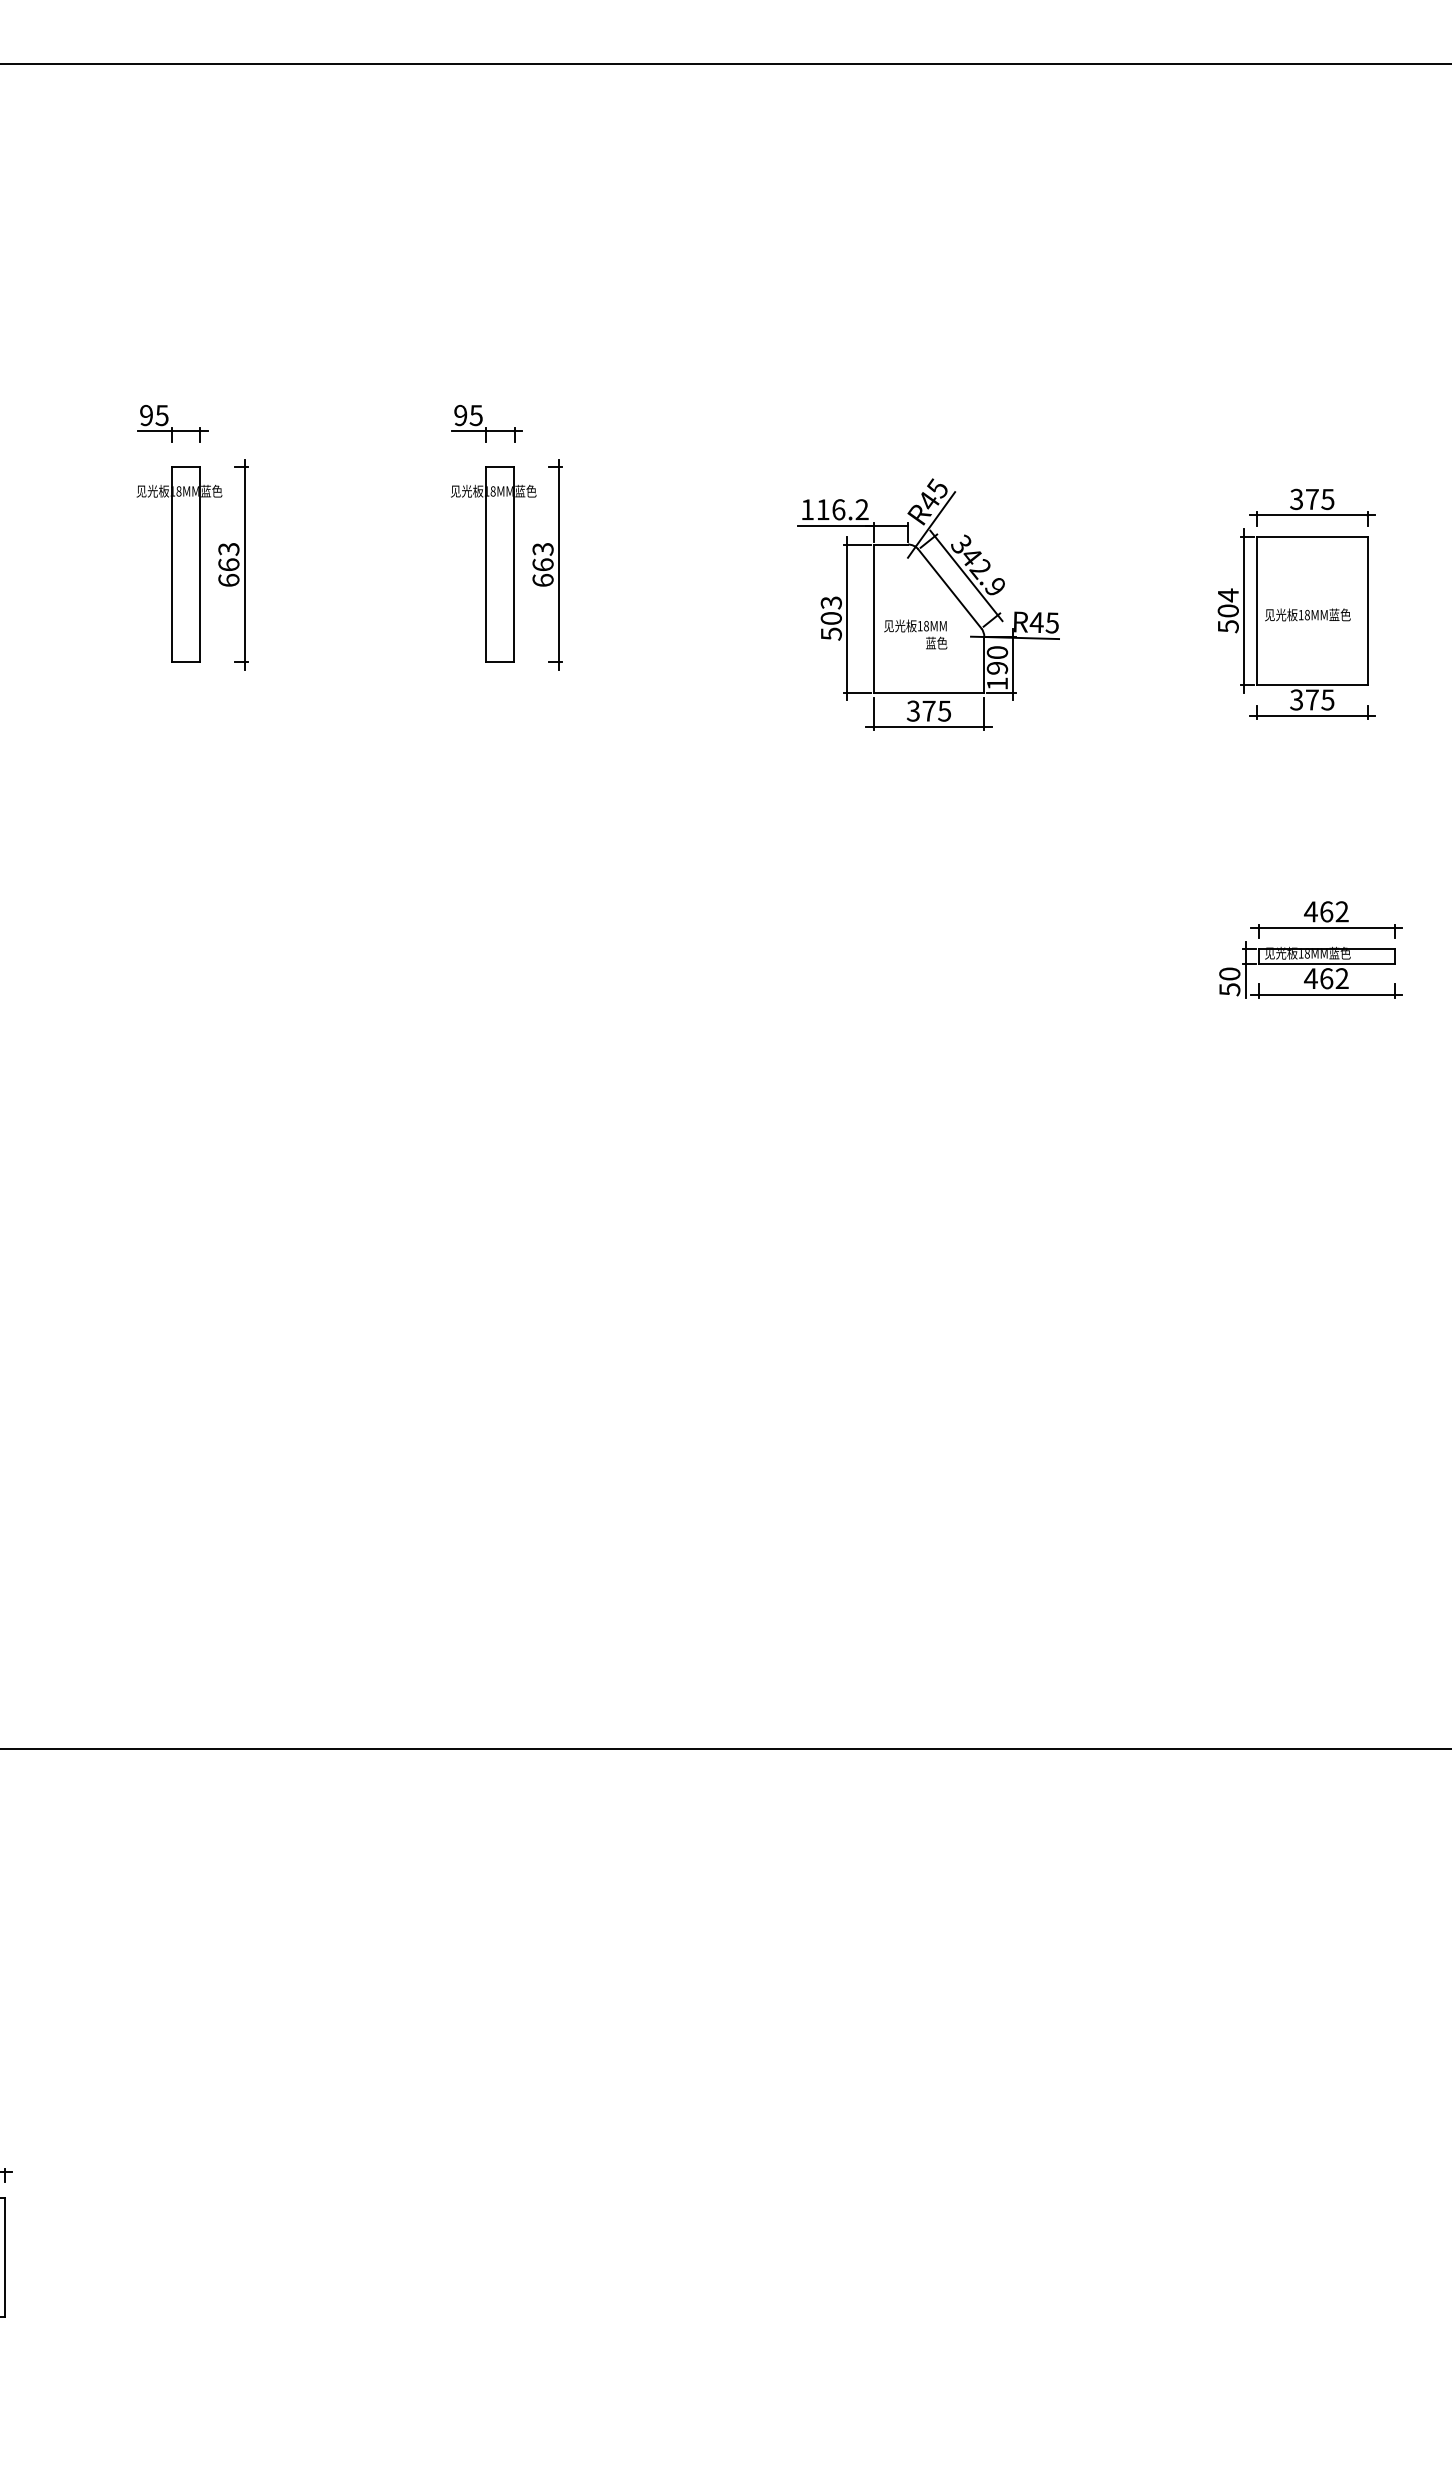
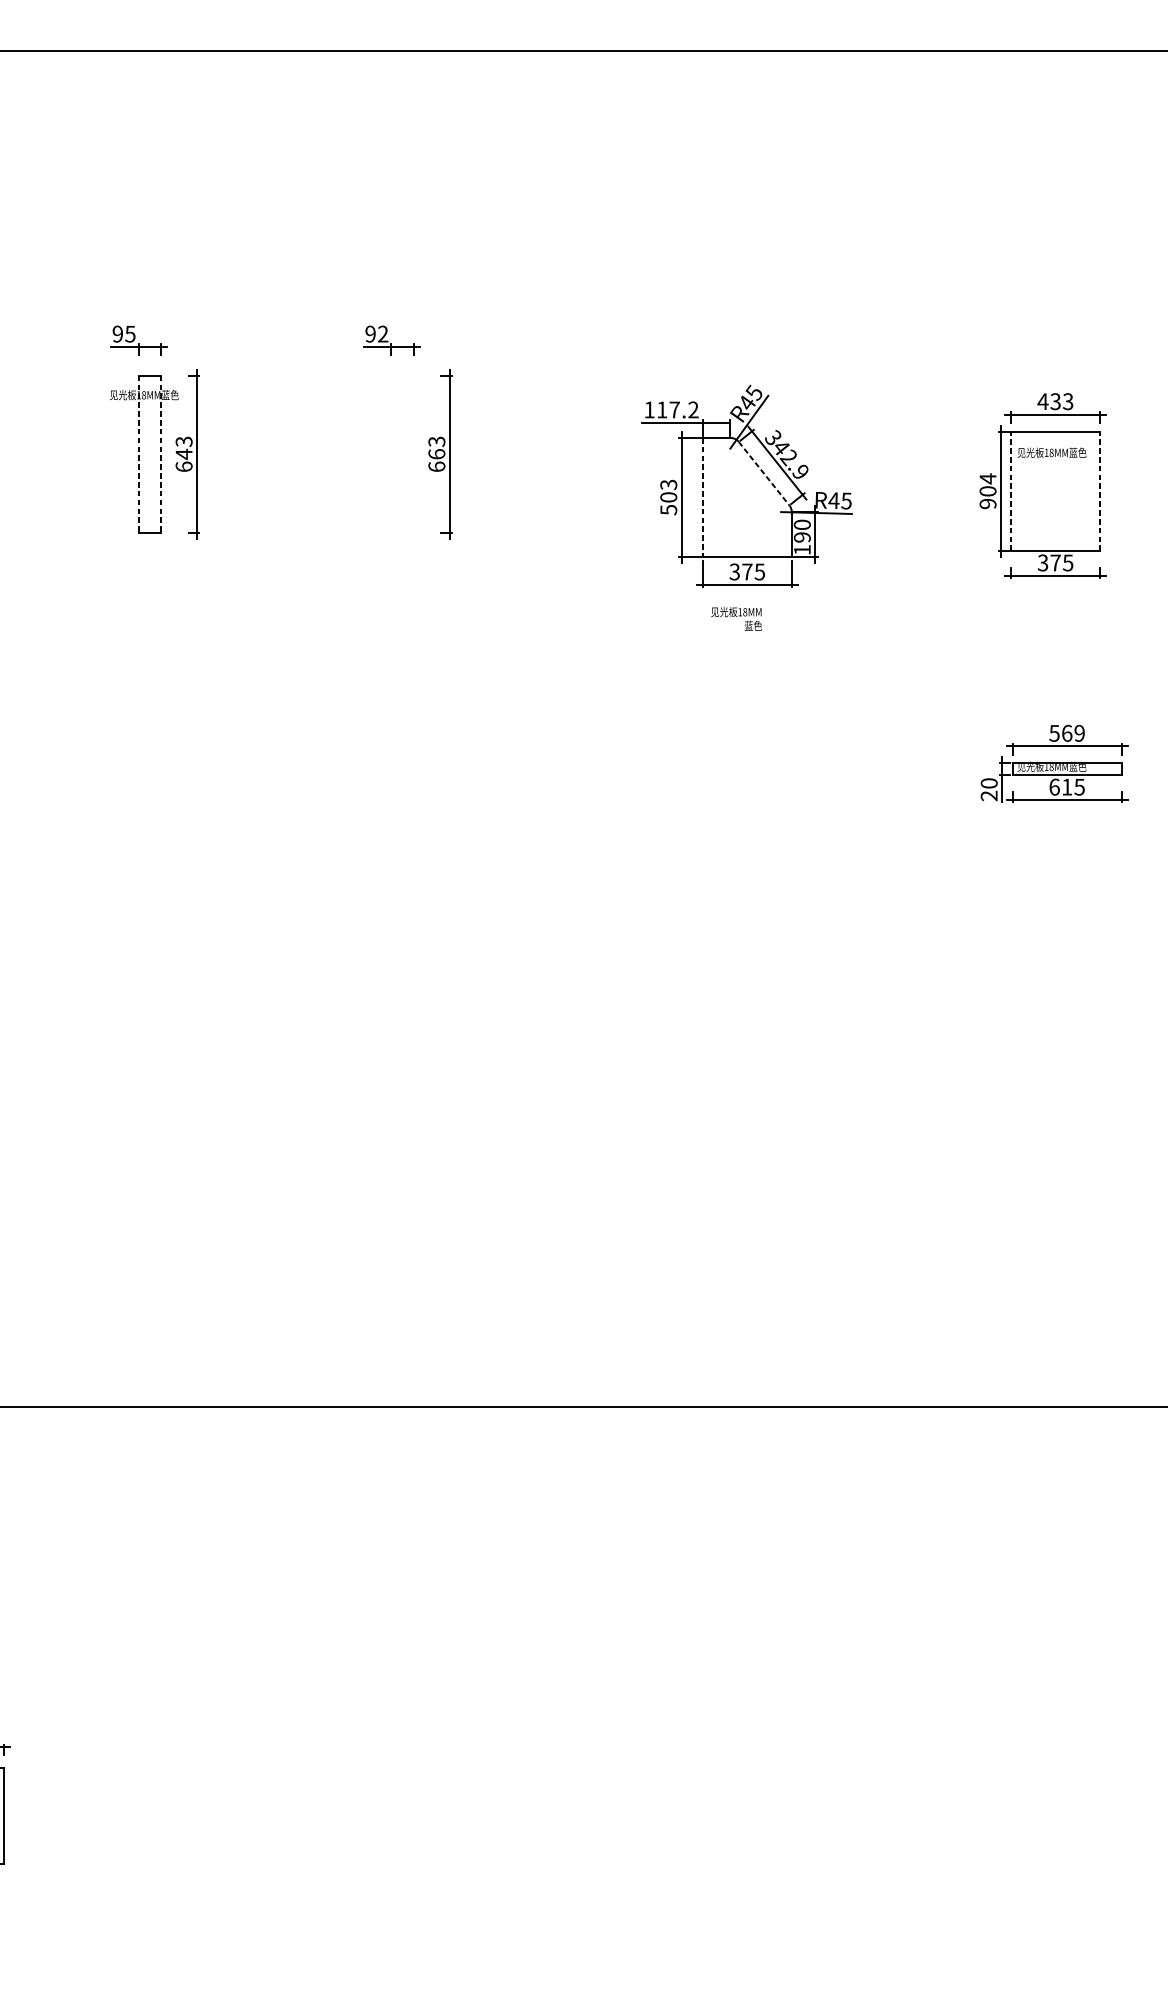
text: (475, 415) -> (382, 334), 95 -> 92
text: (1311, 499) -> (1054, 401), 375 -> 433
text: (838, 509) -> (674, 409), 116.2 -> 117.2
line: (172, 564) -> (138, 454), solid -> dashed
line: (200, 564) -> (161, 454), solid -> dashed
part: (493, 564) -> (396, 454), removed
text: (228, 565) -> (183, 454), 663 -> 643
line: (950, 589) -> (764, 474), solid -> dashed
line: (1257, 610) -> (1011, 491), solid -> dashed
line: (1367, 610) -> (1100, 491), solid -> dashed
text: (1307, 614) -> (1051, 452), moved
line: (873, 619) -> (702, 498), solid -> dashed
text: (1227, 626) -> (987, 503), 504 -> 904
text: (915, 634) -> (736, 618), moved
text: (1325, 911) -> (1066, 733), 462 -> 569
text: (1325, 978) -> (1066, 787), 462 -> 615
text: (1229, 989) -> (989, 795), 50 -> 20

